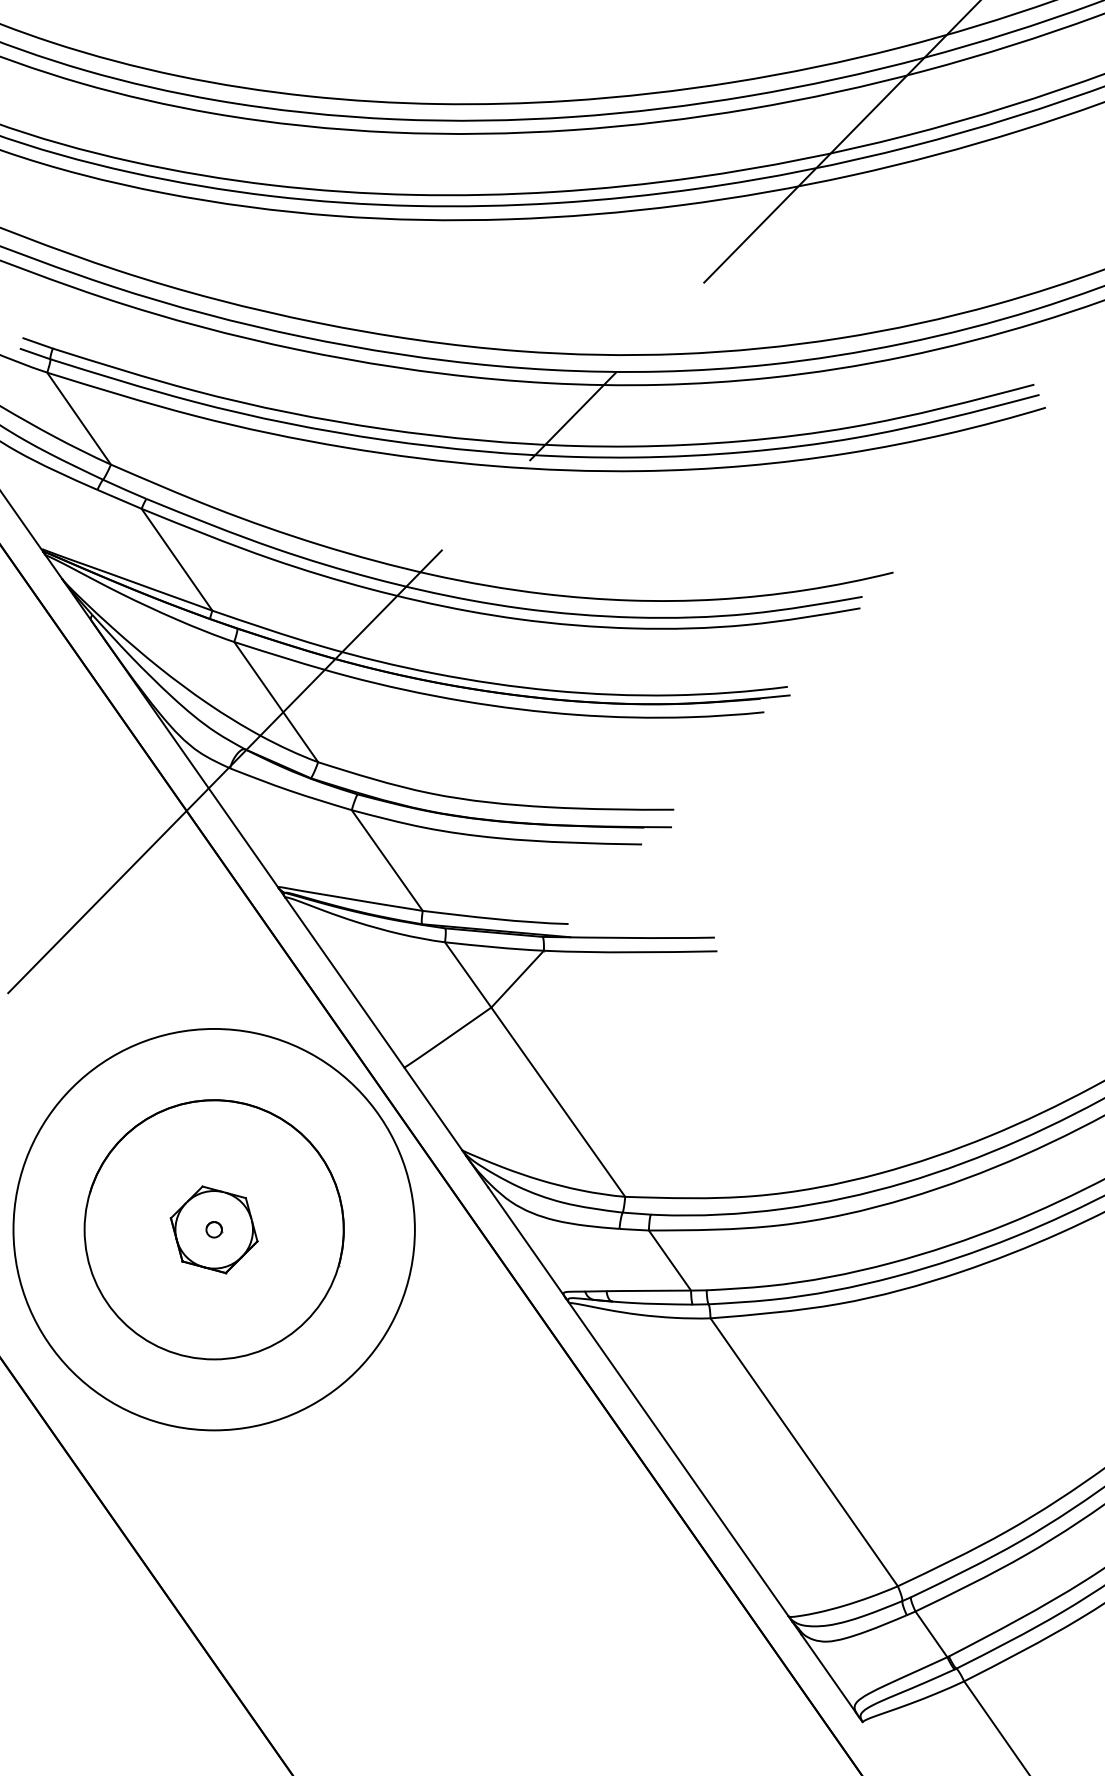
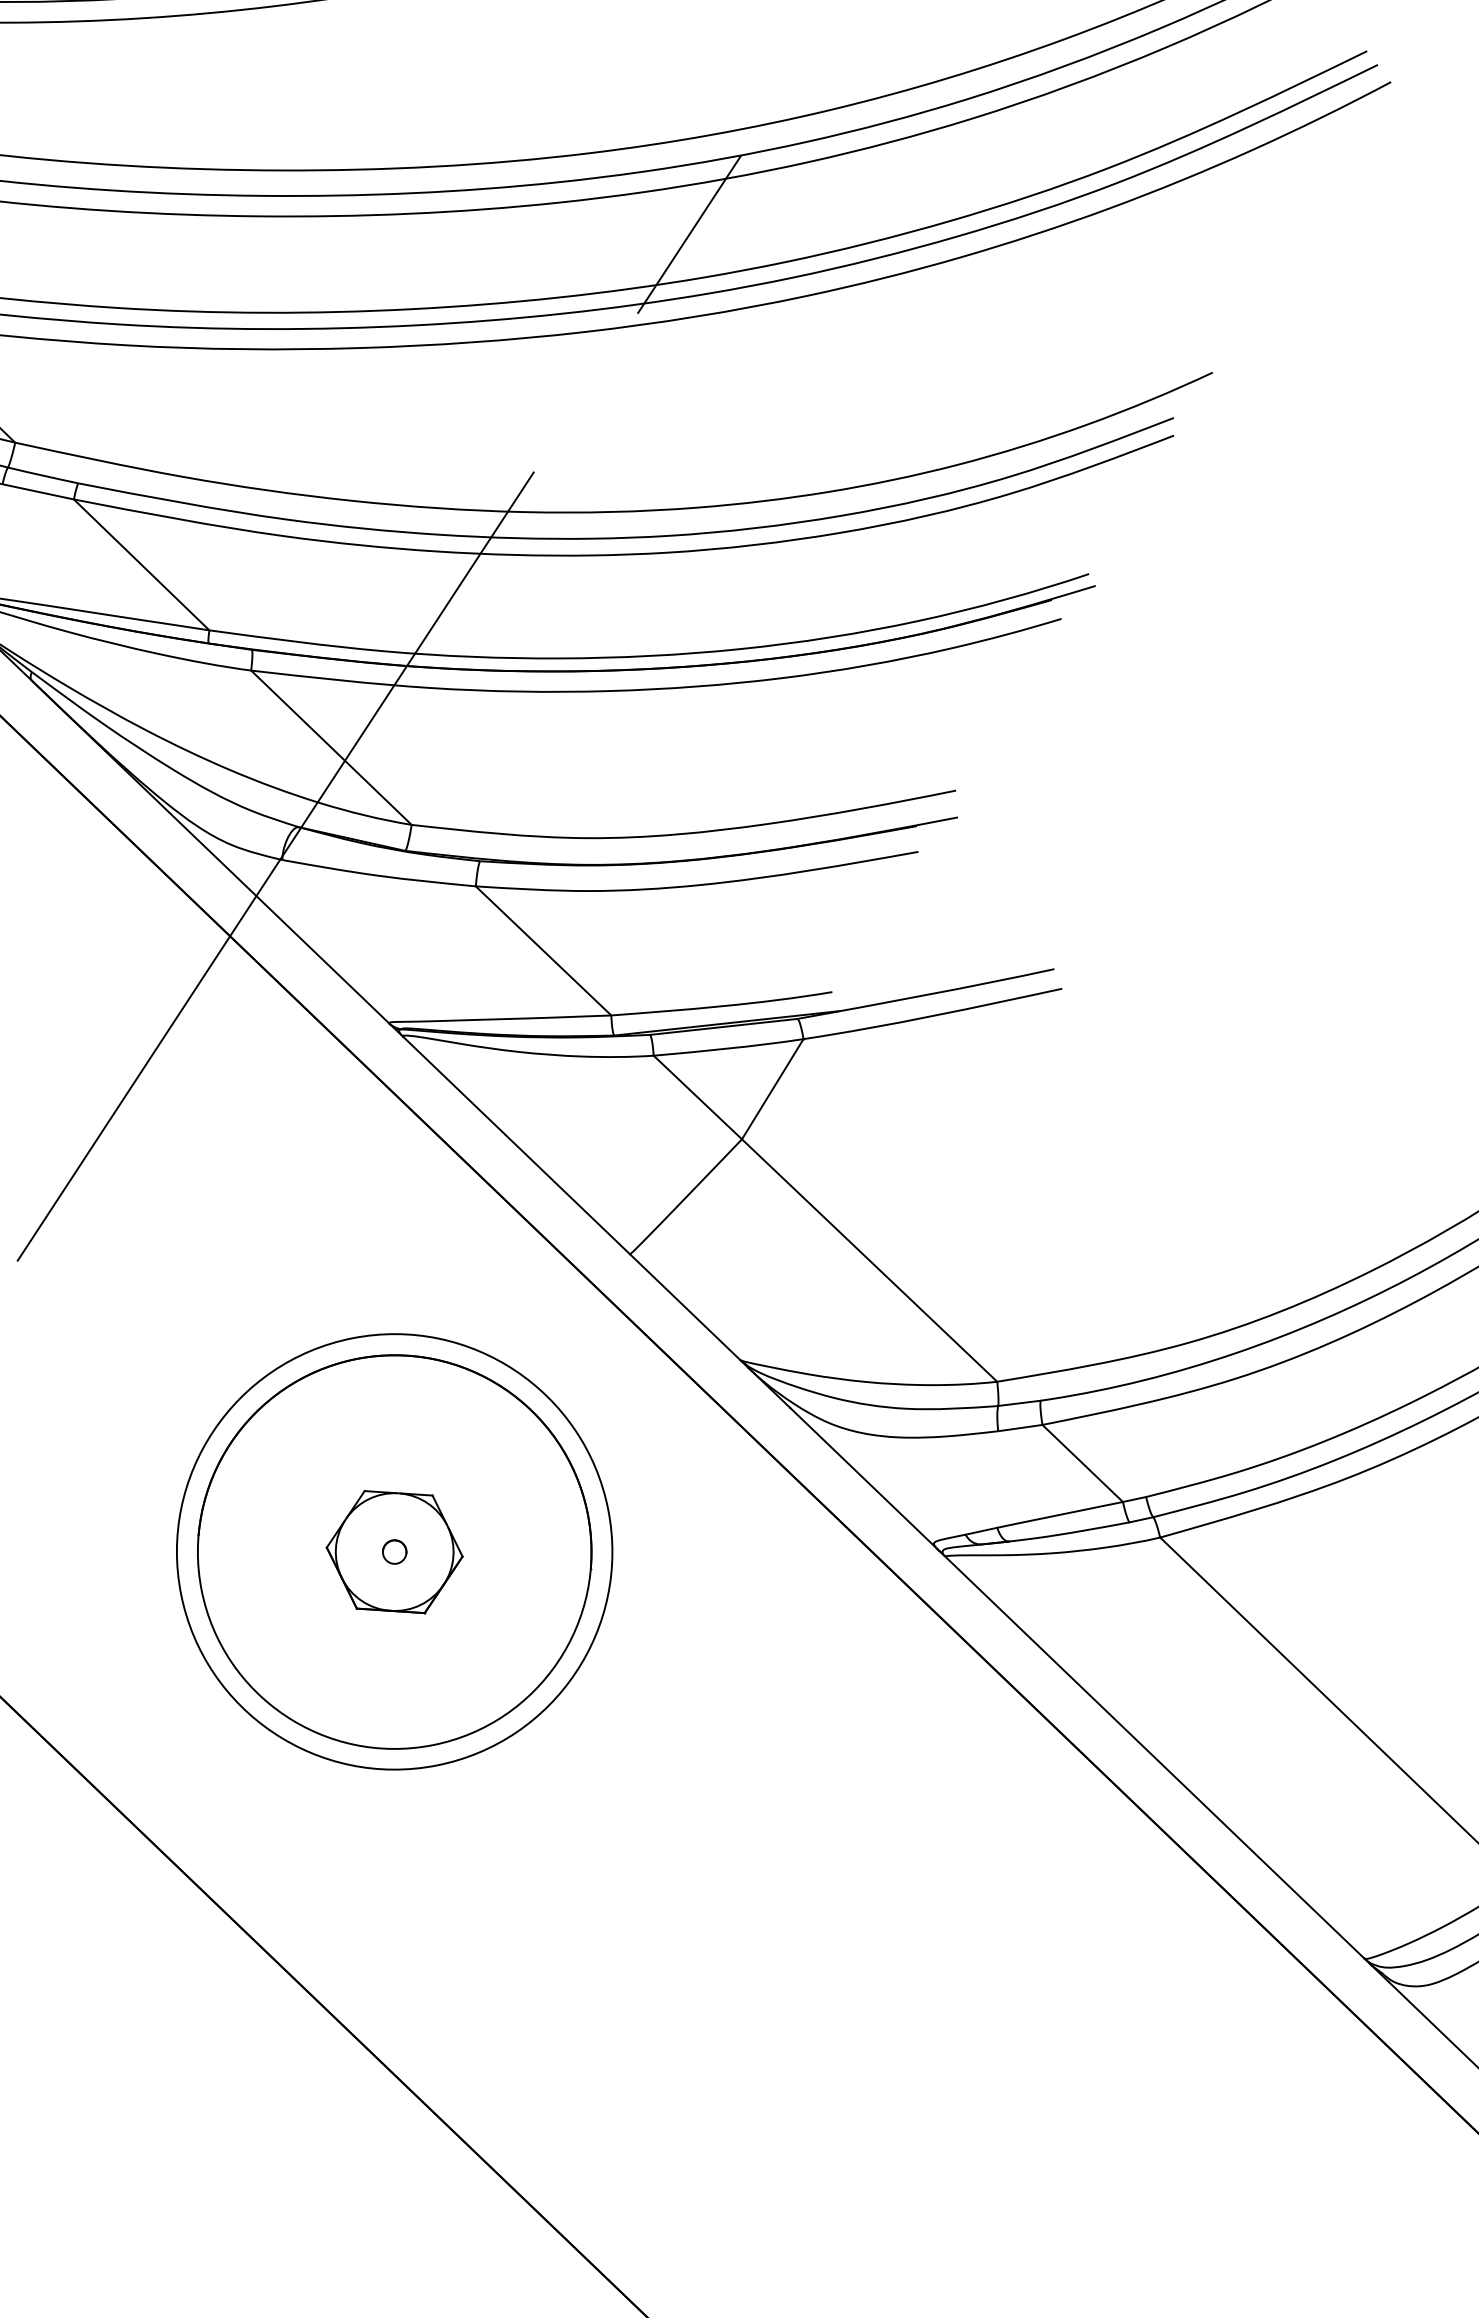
circle: (213, 1229) -> (393, 1551), size x0.71

